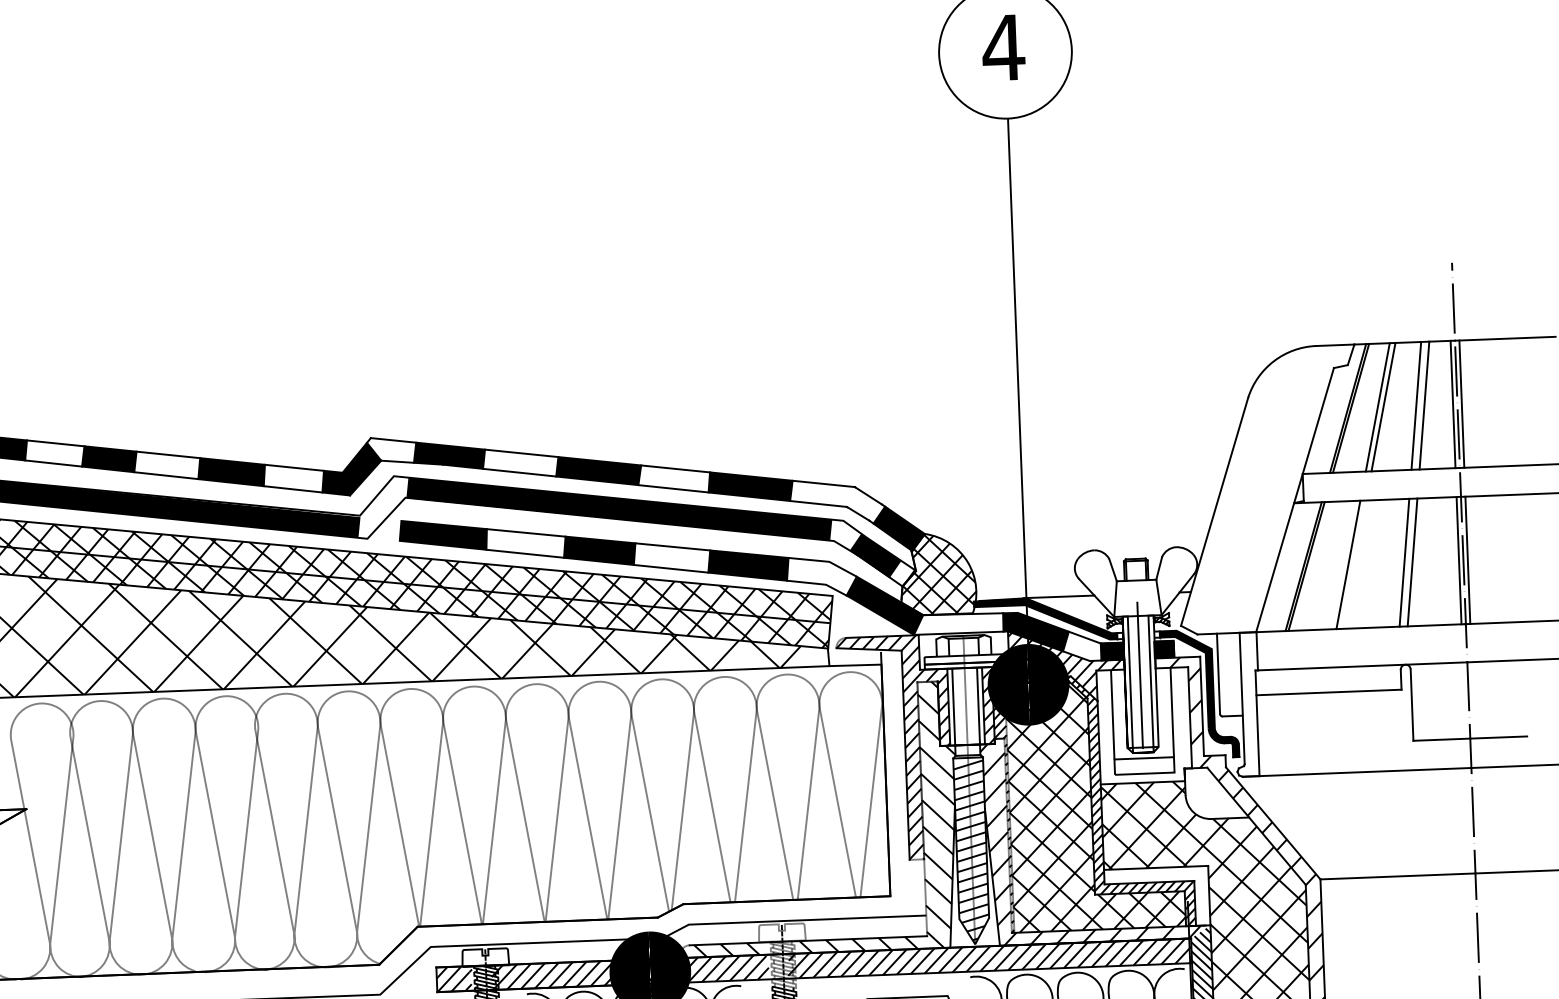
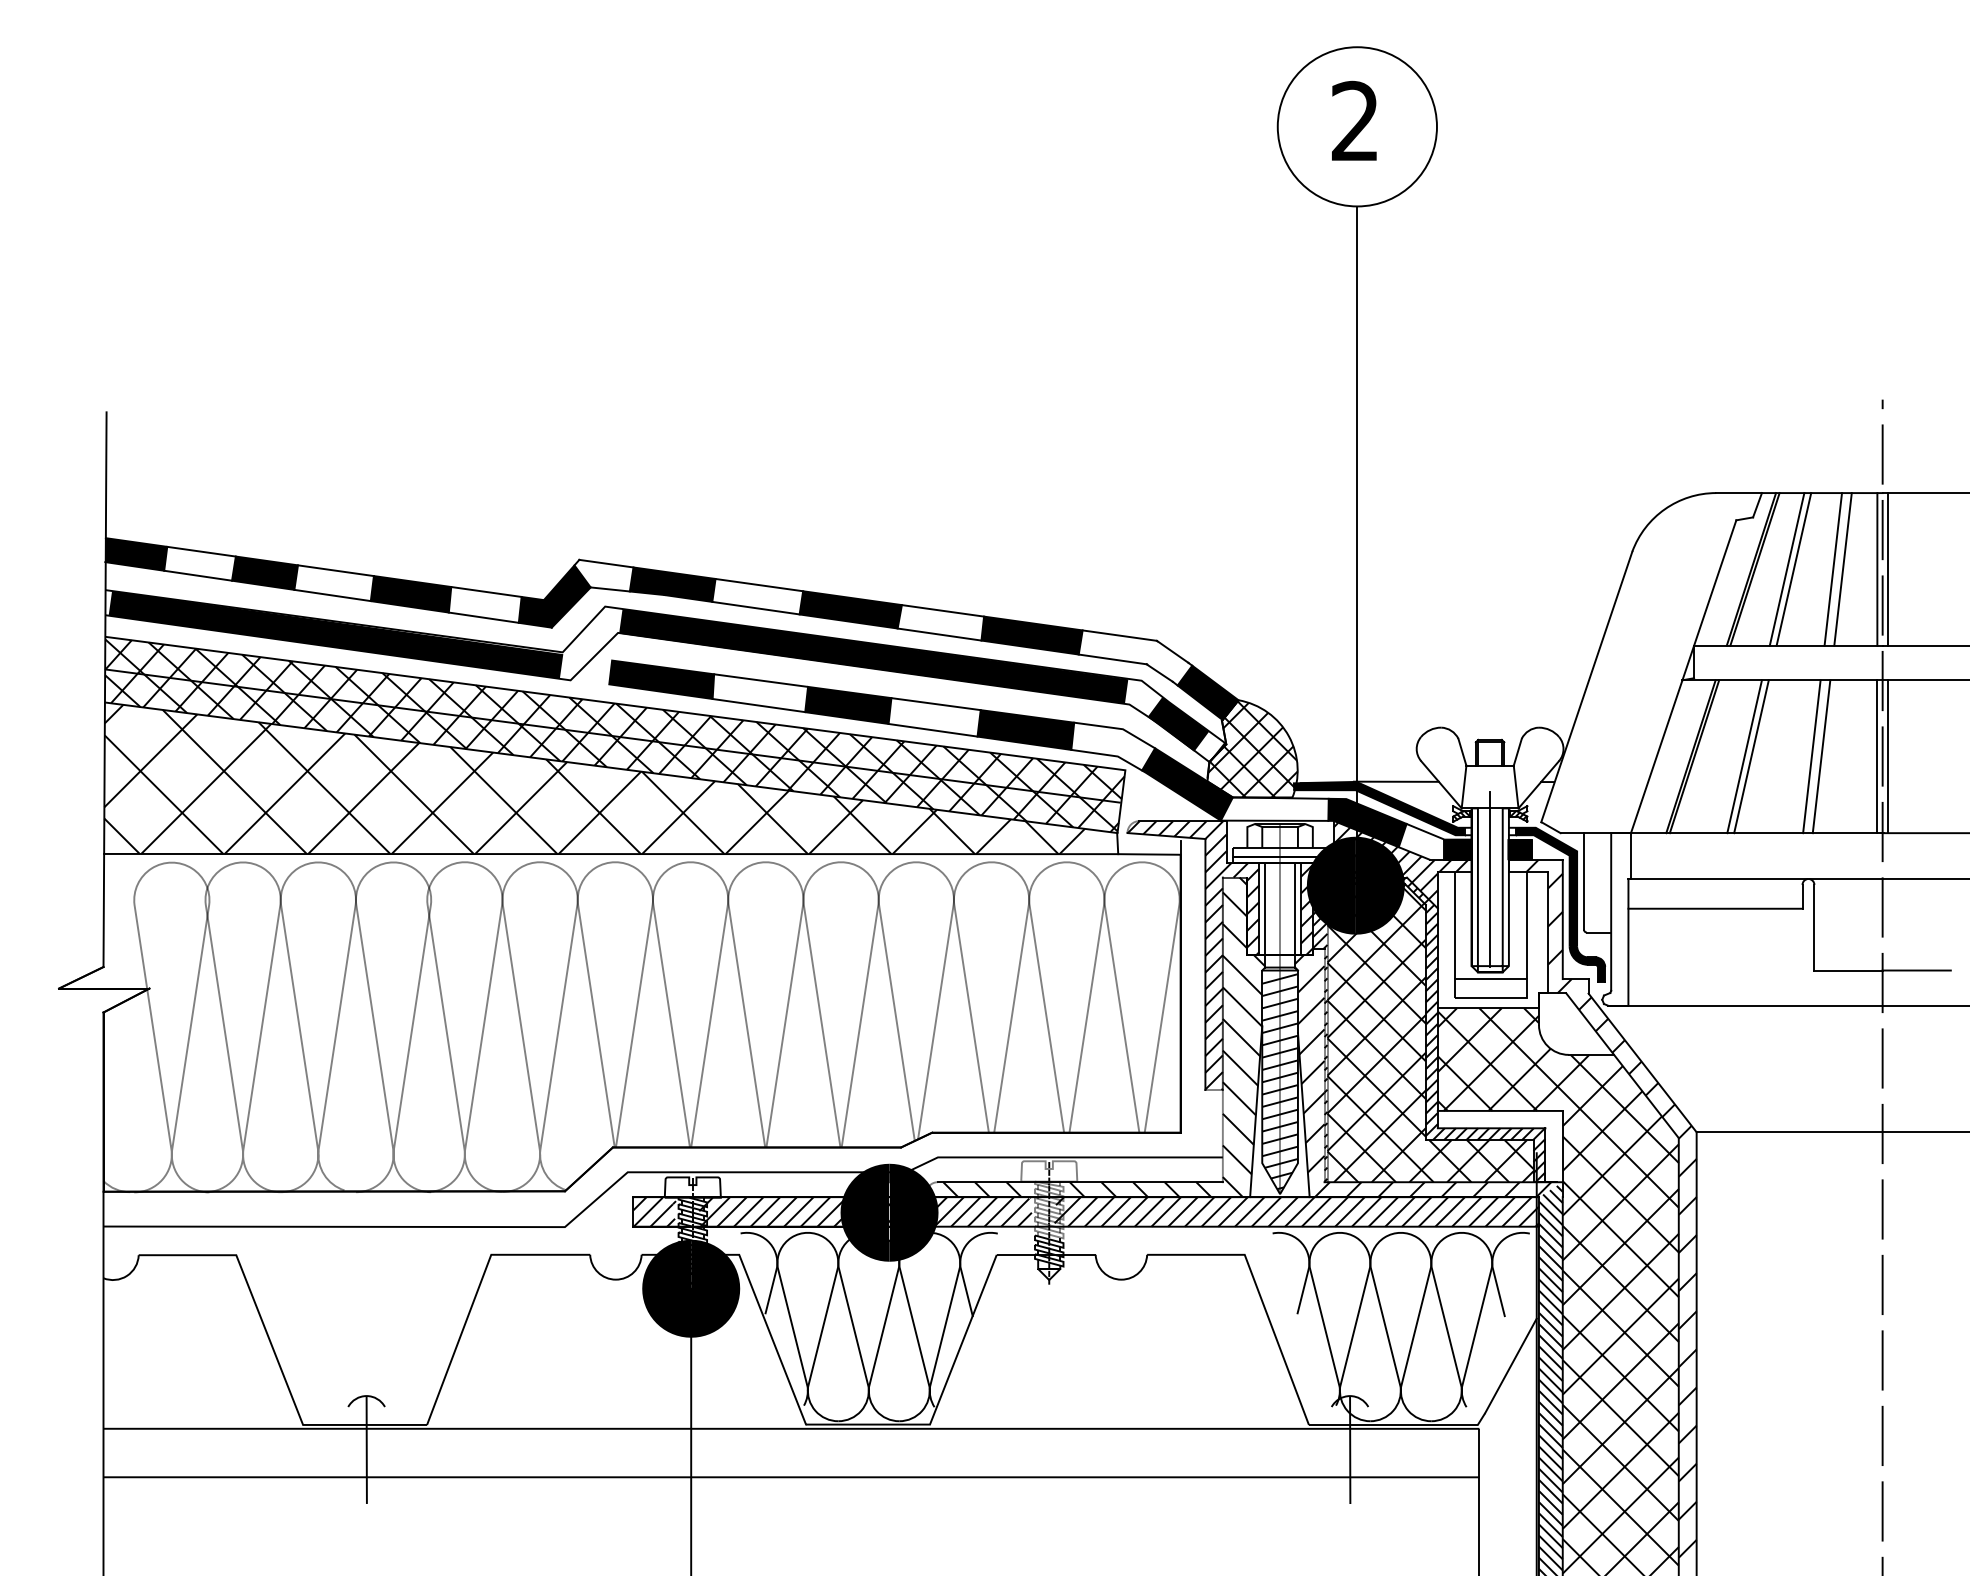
text: (1002, 47) -> (1354, 120), 4 -> 2
line: (1354, 564) -> (1751, 756), added

